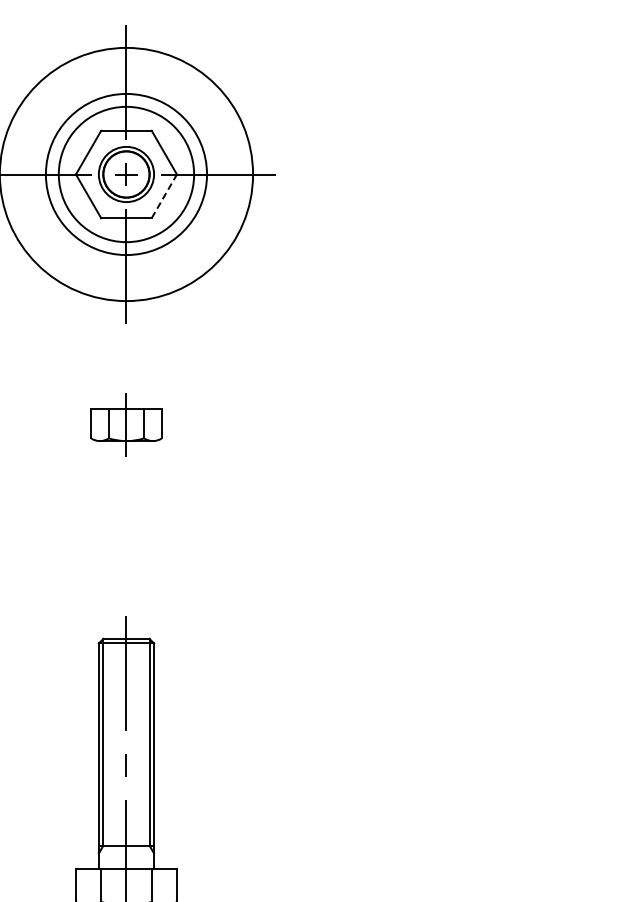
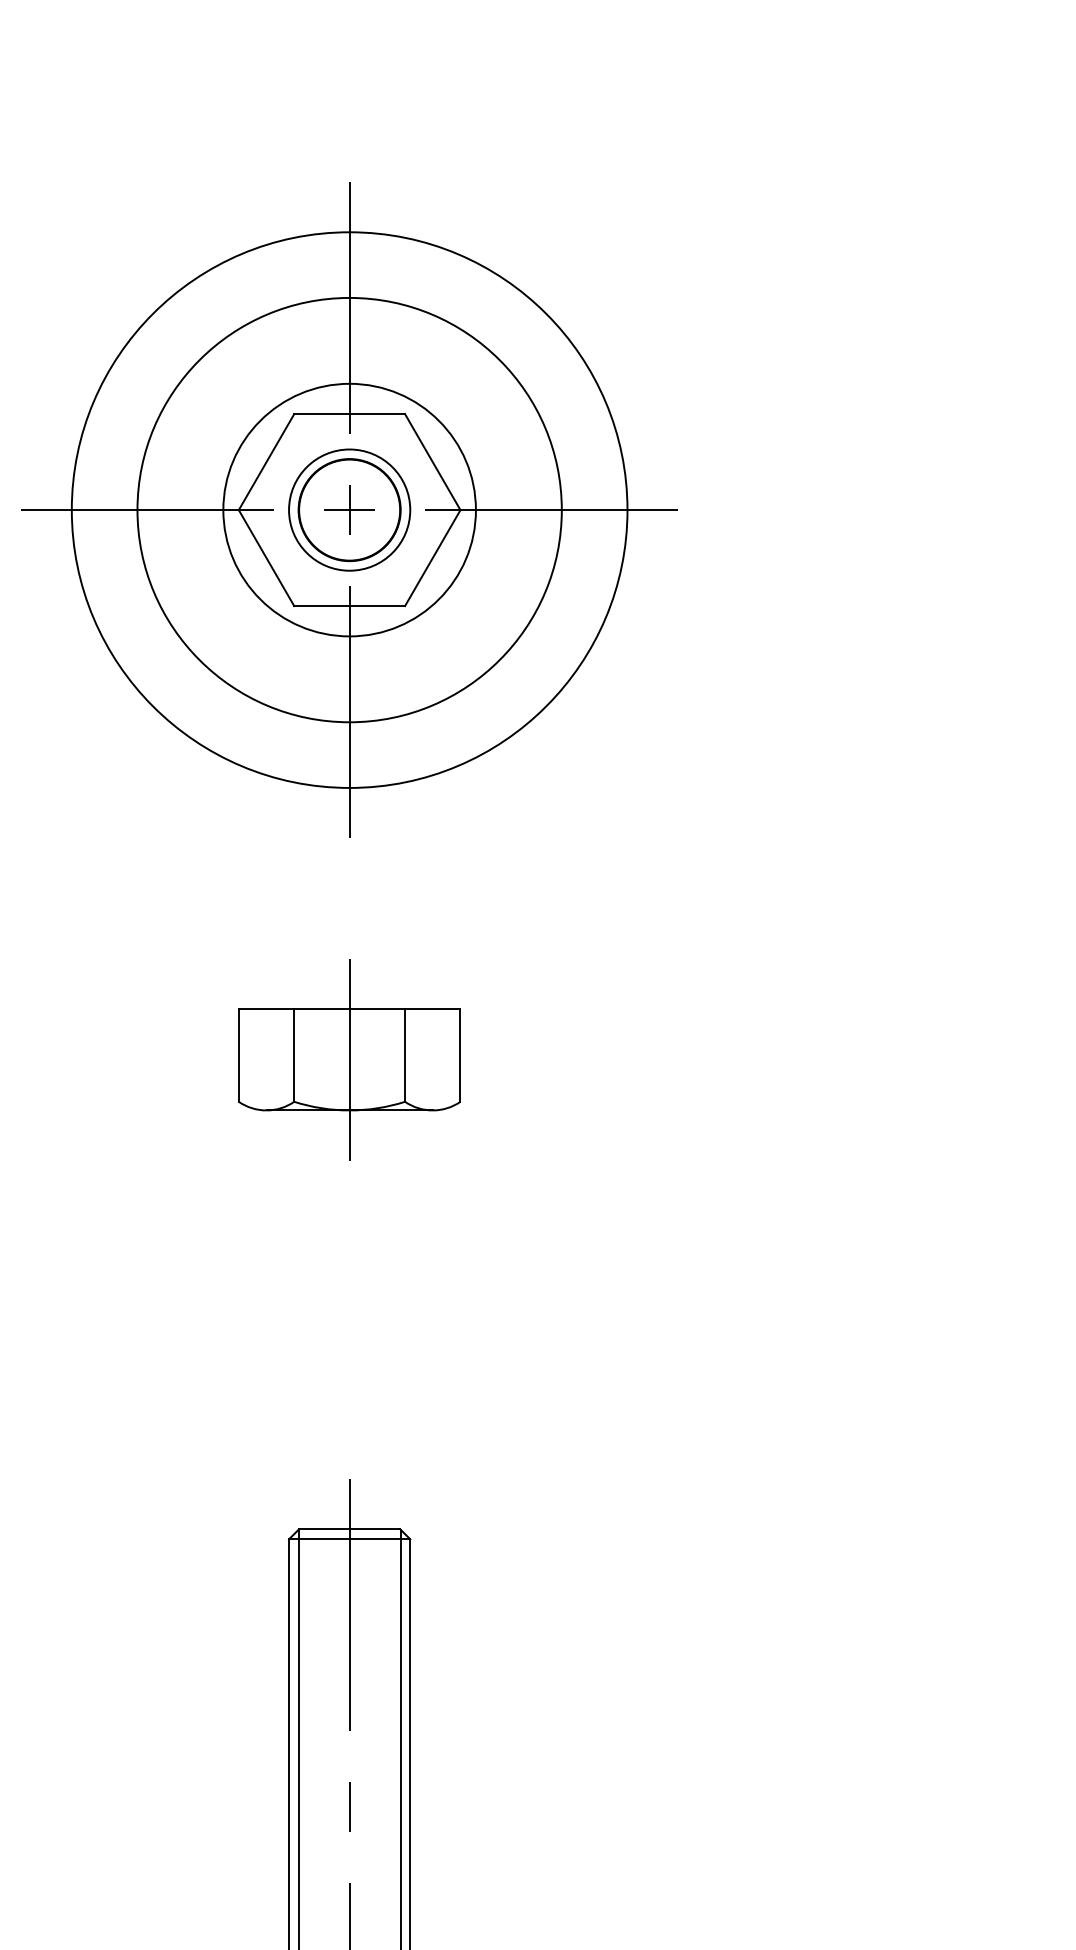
circle: (126, 174) -> (349, 510), size x0.71
circle: (126, 174) -> (349, 510), size x1.43
line: (164, 195) -> (433, 556), dashed -> solid
part: (126, 424) -> (349, 1058), size x1.43

